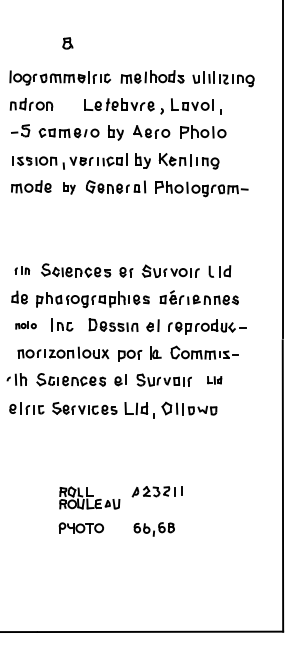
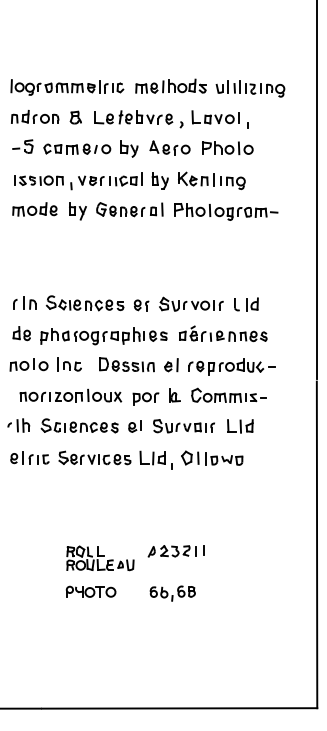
part: (67, 43) -> (75, 117), moved
part: (69, 188) -> (77, 211), size x1.43
part: (22, 269) -> (24, 302), size x1.43
part: (25, 325) -> (28, 364), size x1.67
part: (214, 380) -> (240, 426), size x1.67

